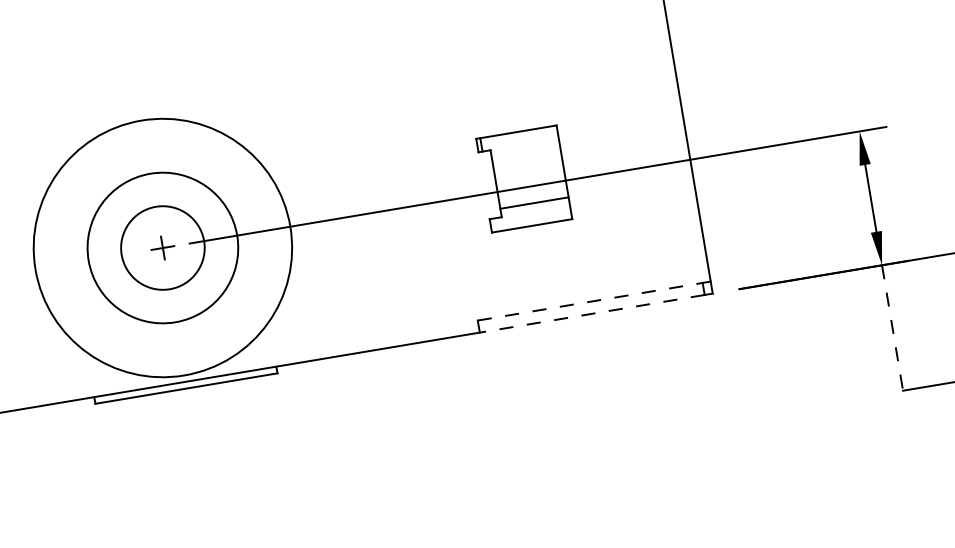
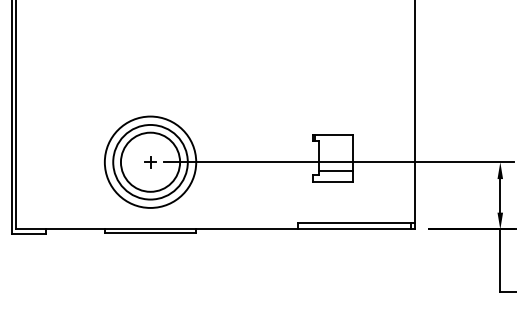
circle: (162, 246) -> (150, 161), size x0.71
circle: (162, 246) -> (150, 161), size x1.43
line: (595, 301) -> (357, 223), dashed -> solid
line: (591, 313) -> (354, 229), dashed -> solid
line: (893, 329) -> (500, 261), dashed -> solid

